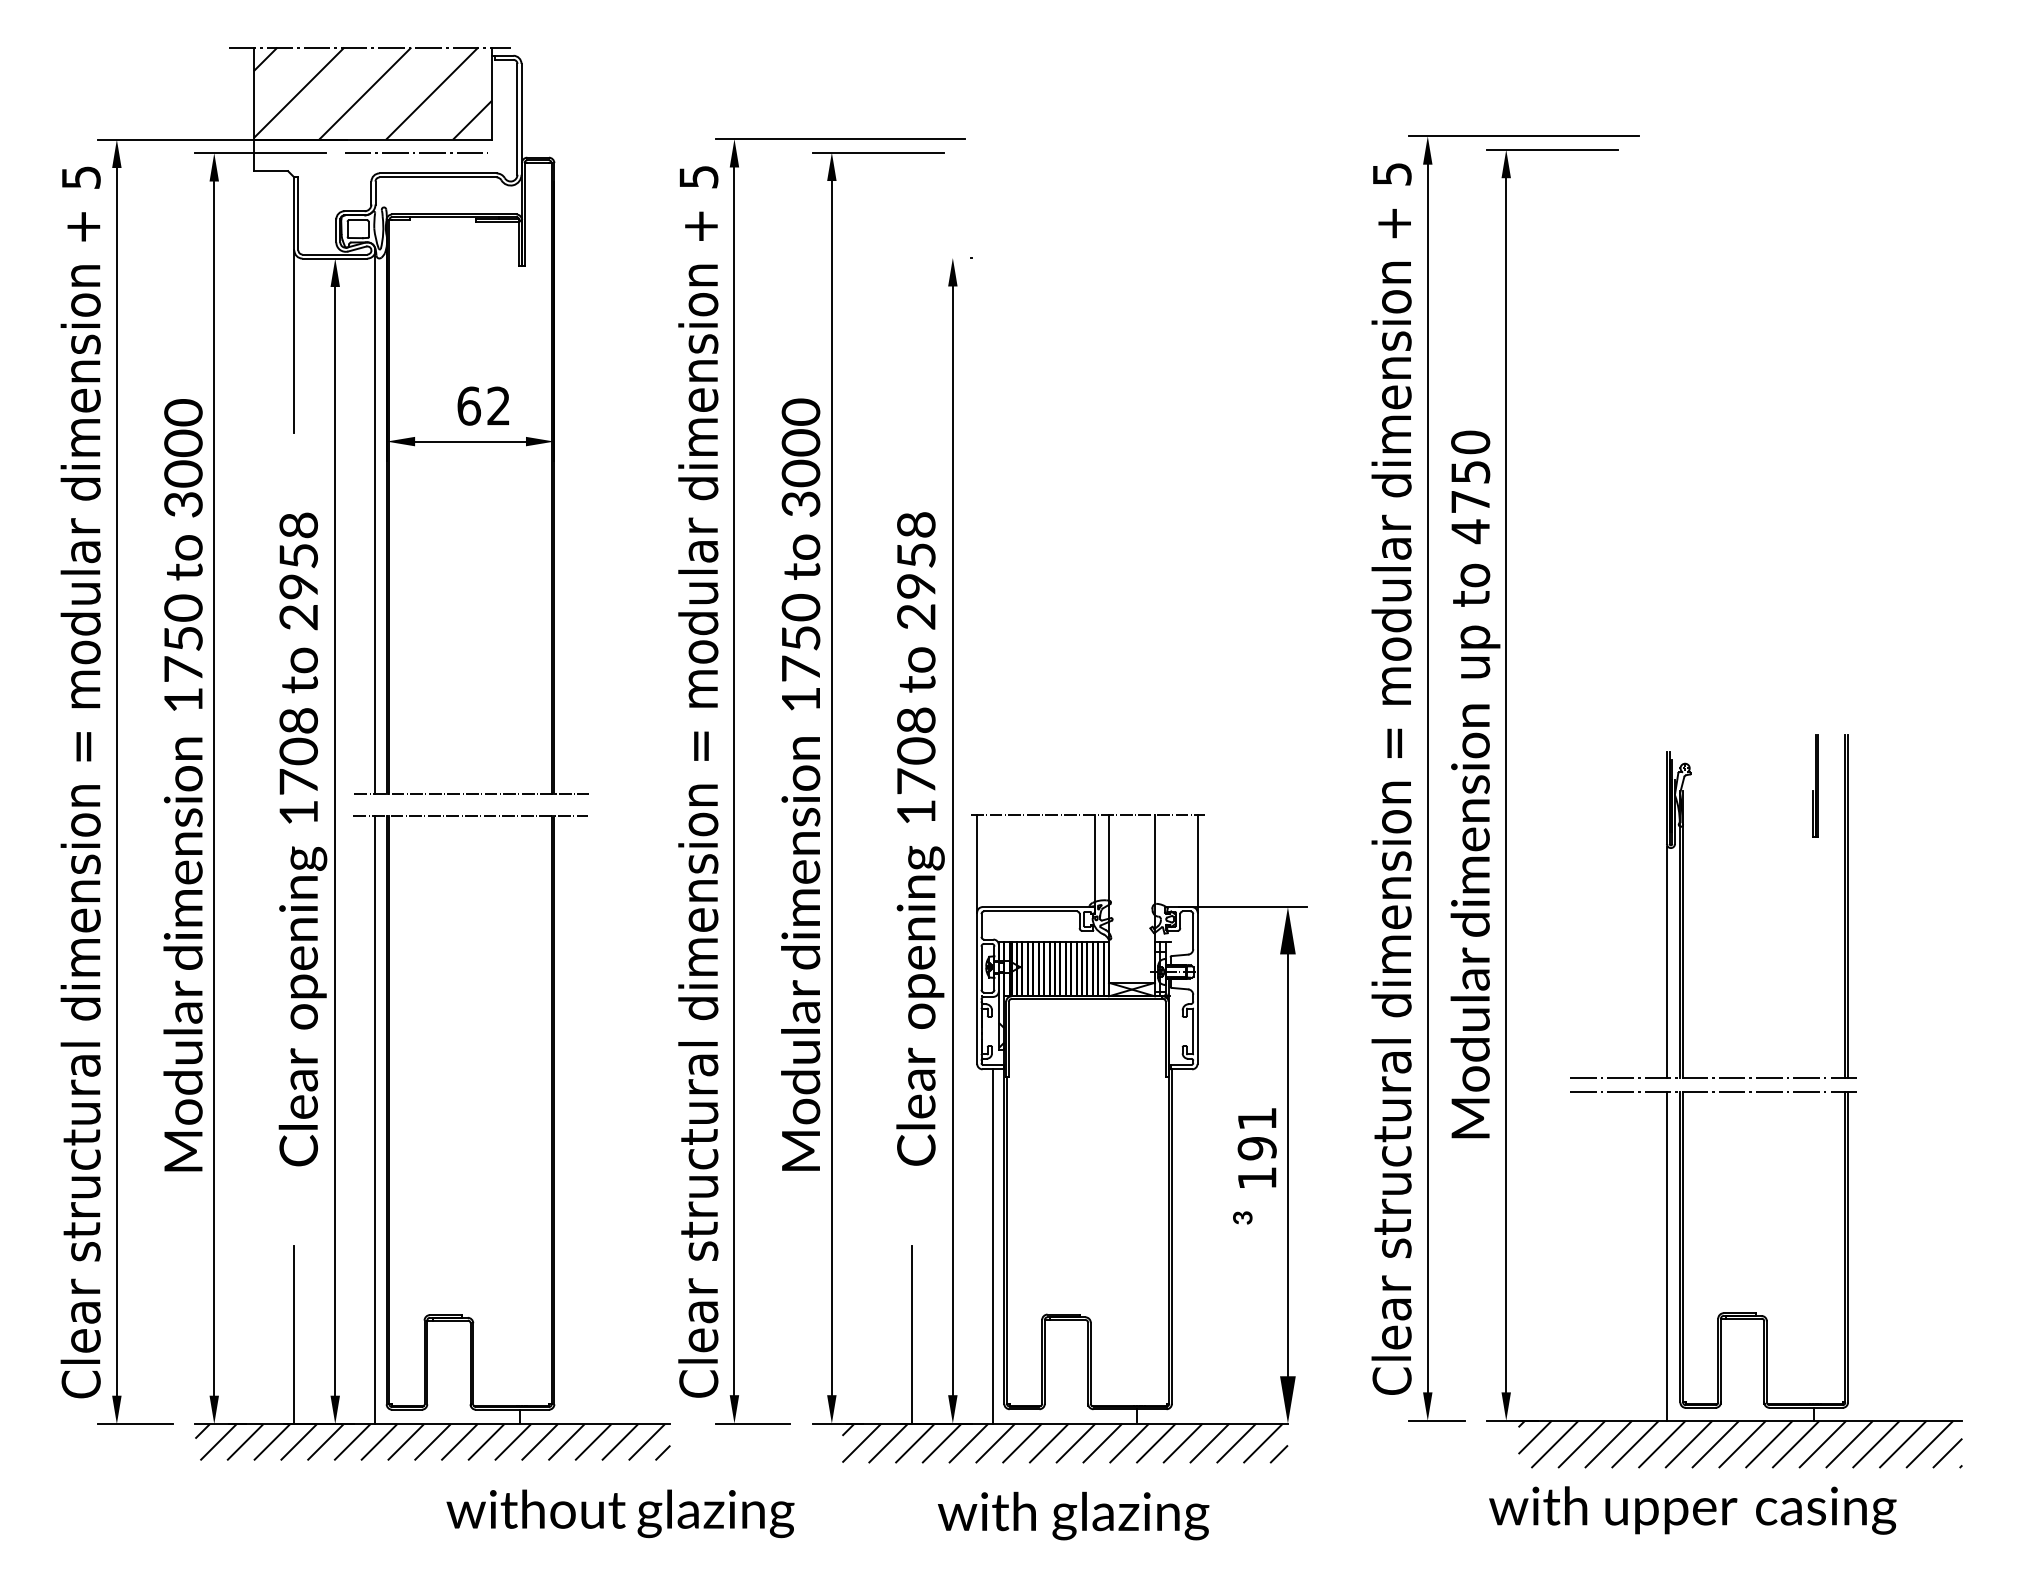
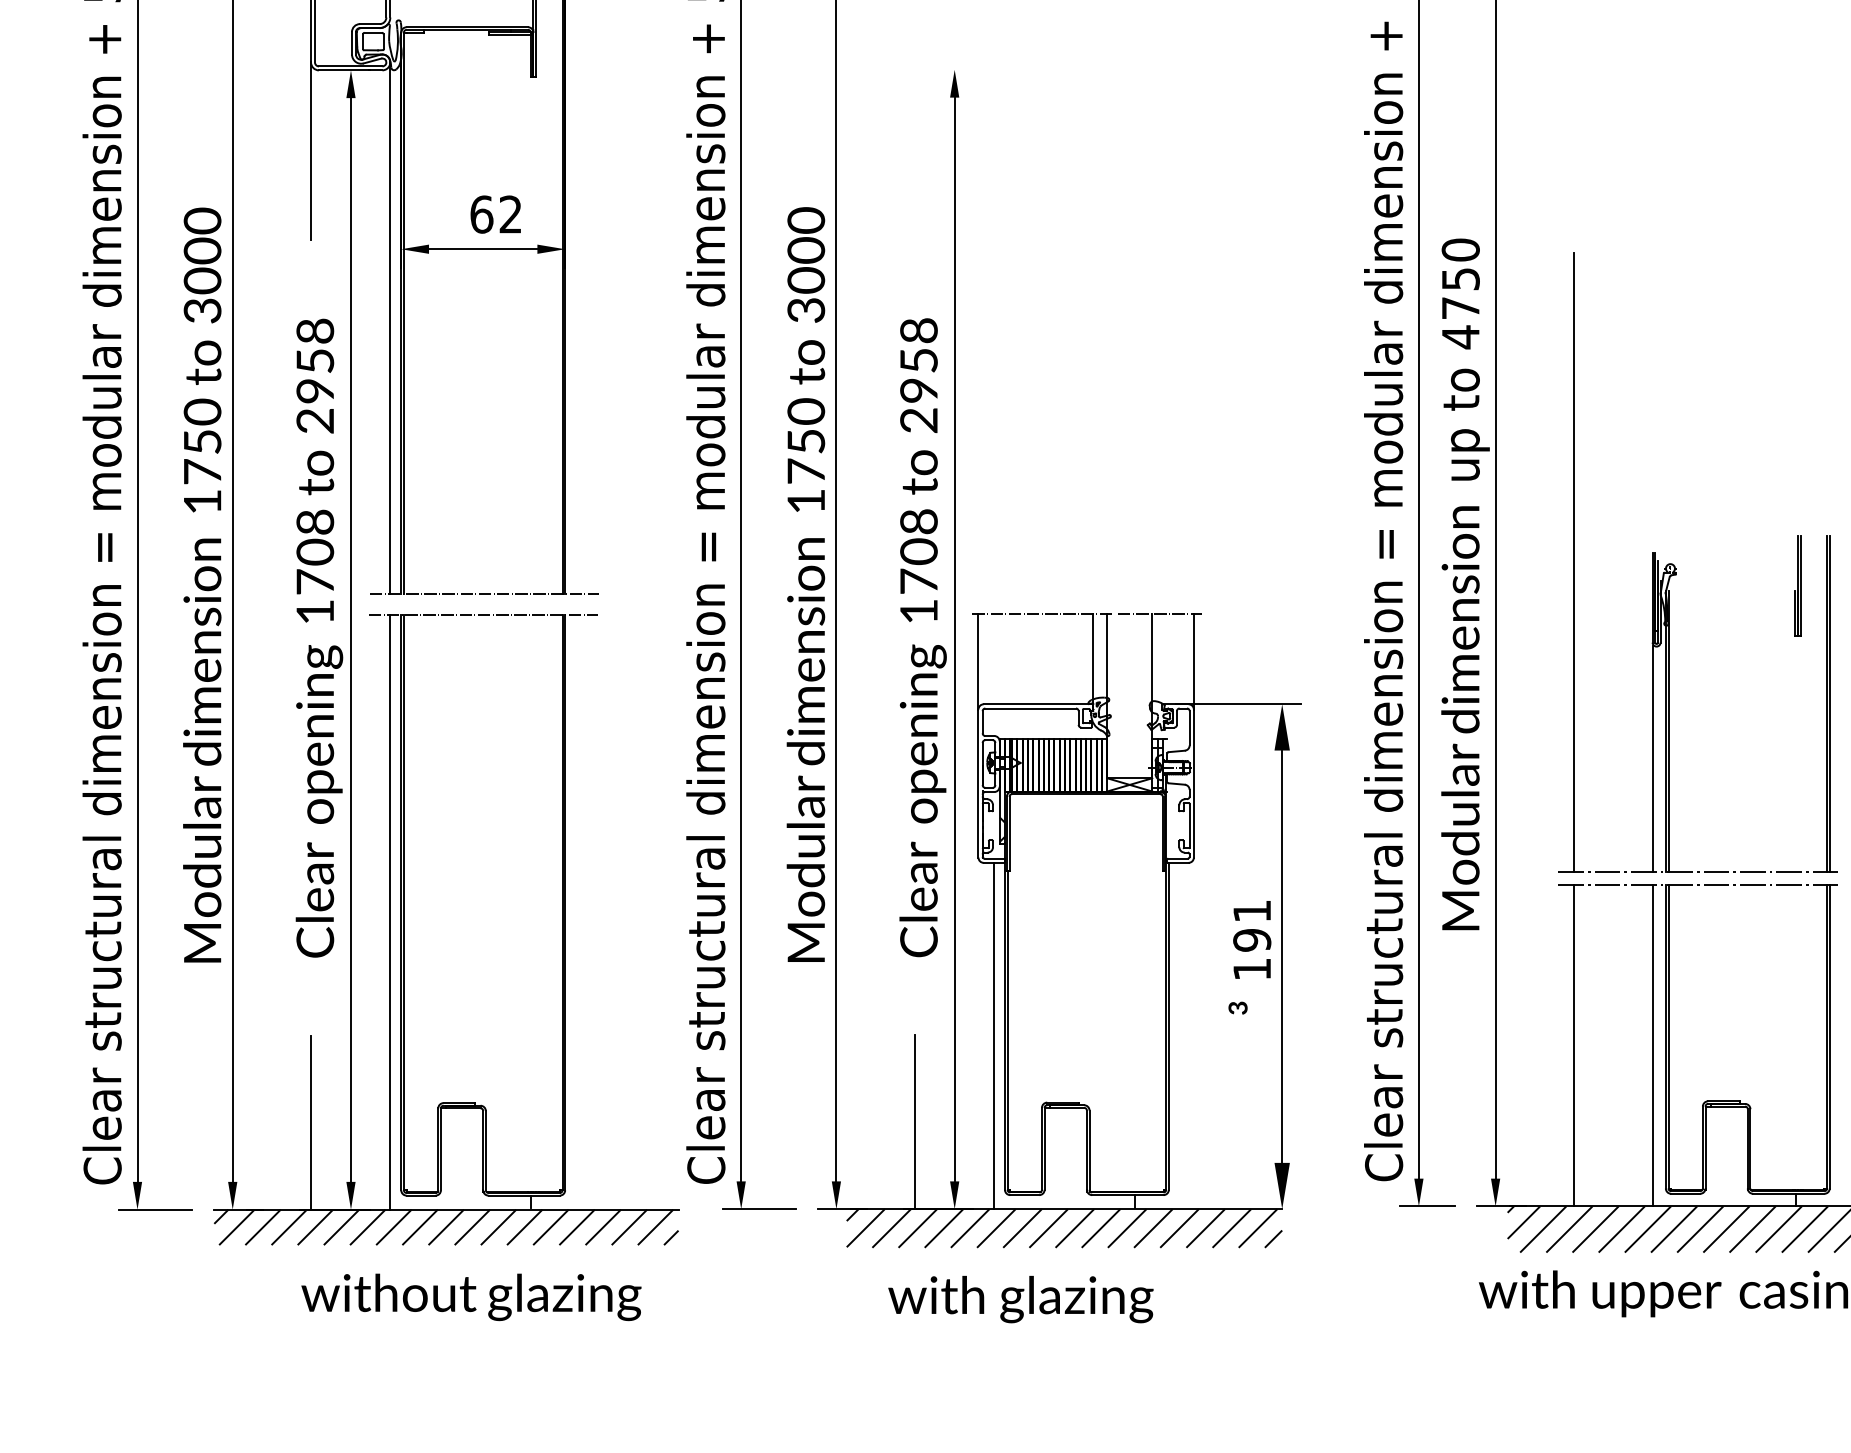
line: (1586, 761) -> (1574, 561), added
line: (1586, 1255) -> (1574, 1044), added
text: (620, 1513) -> (471, 1297), moved
text: (1073, 1515) -> (1020, 1298), moved

